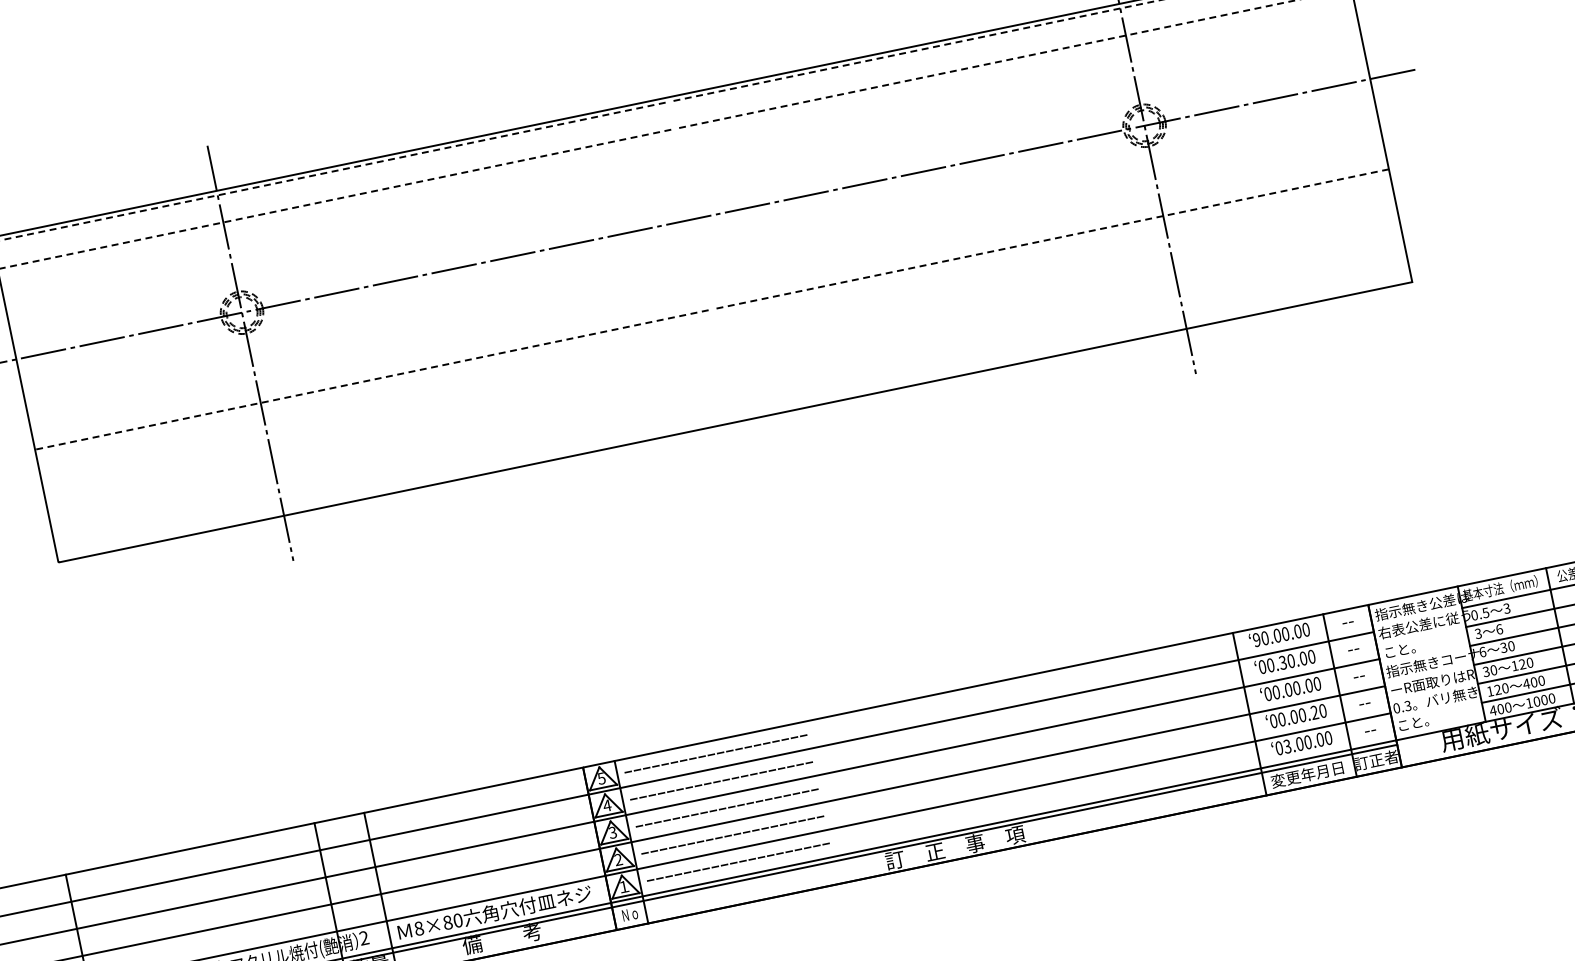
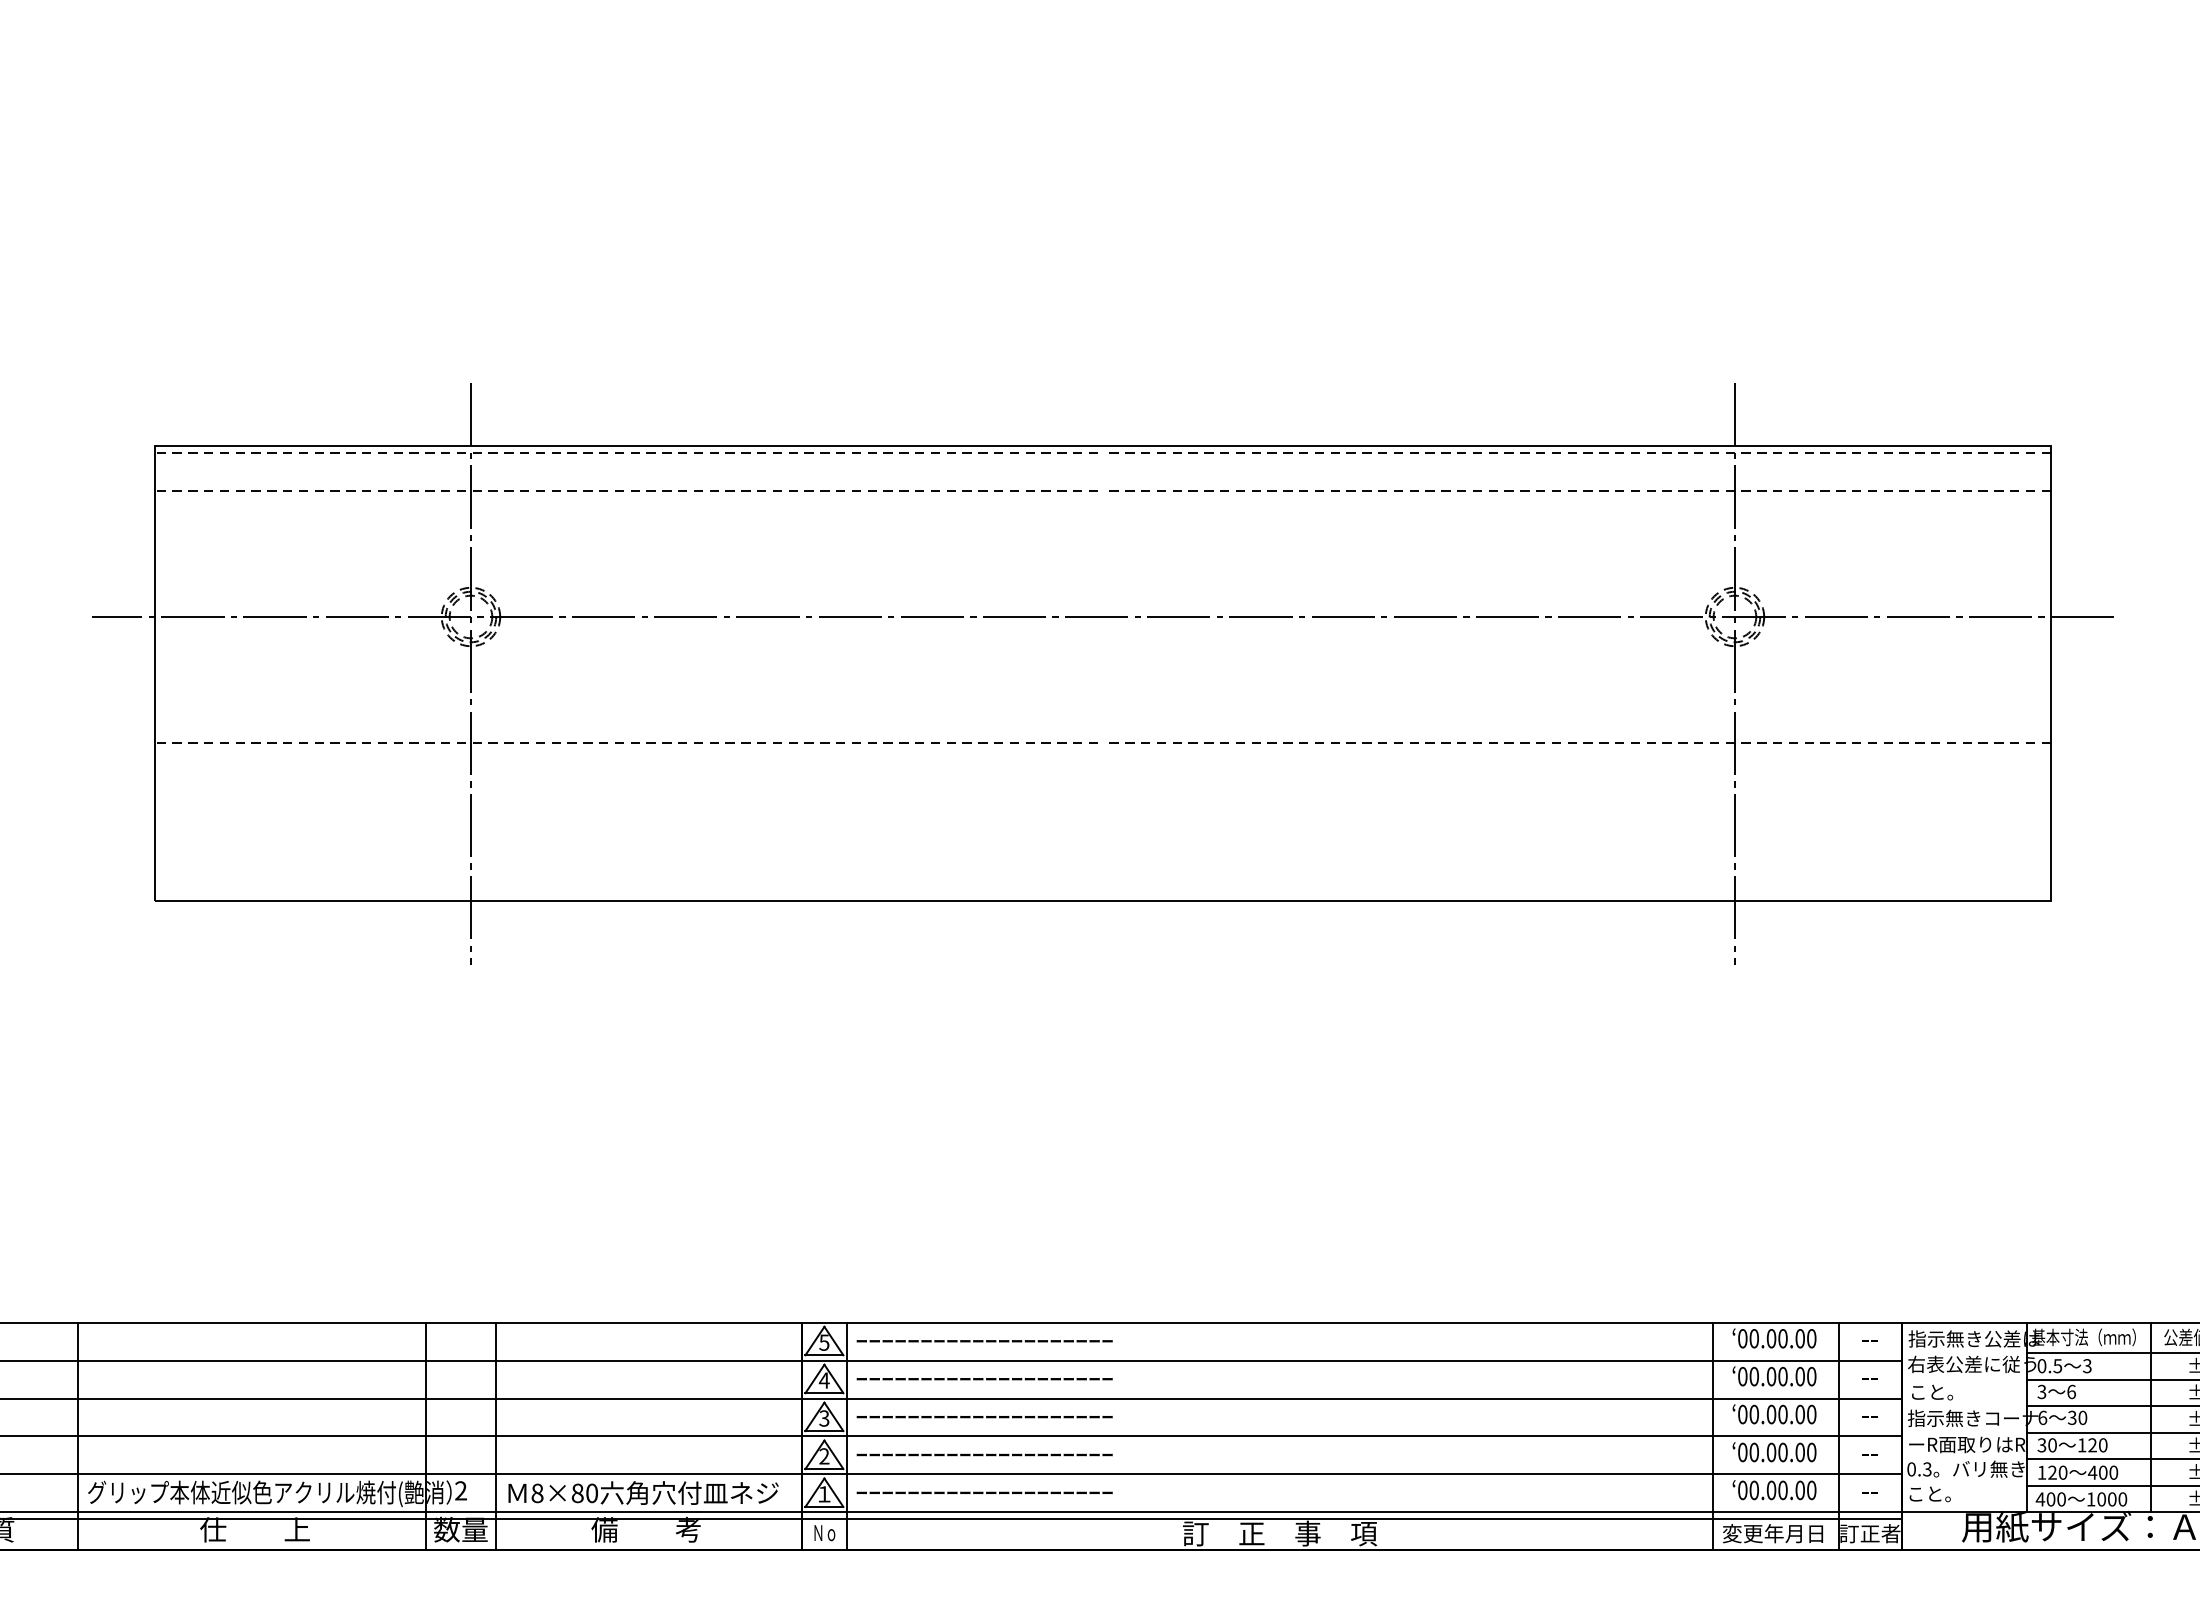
text: (1256, 639) -> (1742, 1338), 90.00.00 -> 00.00.00
text: (1282, 662) -> (1771, 1376), 00.30.00 -> 00.00.00
text: (1314, 712) -> (1799, 1452), 00.00.20 -> 00.00.00
text: (1286, 746) -> (1753, 1489), 03.00.00 -> 00.00.00

